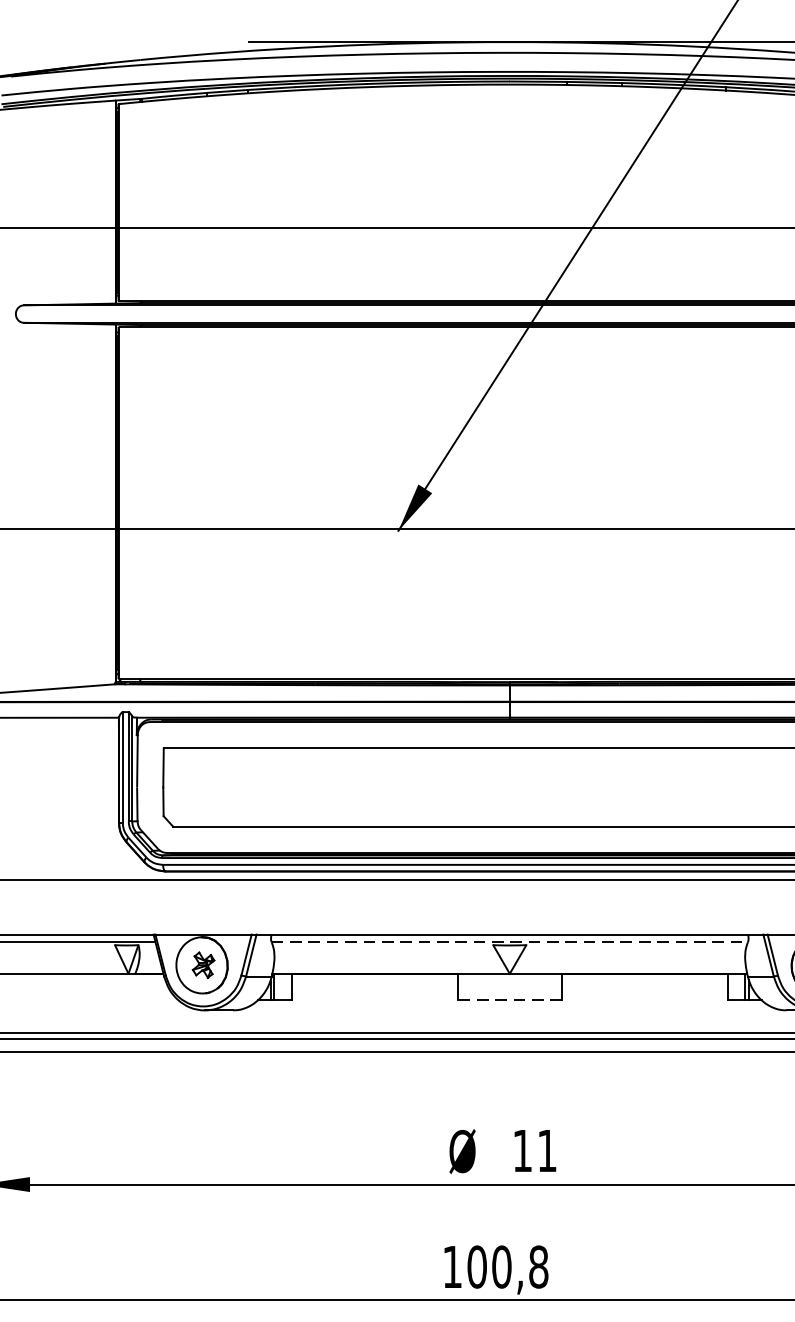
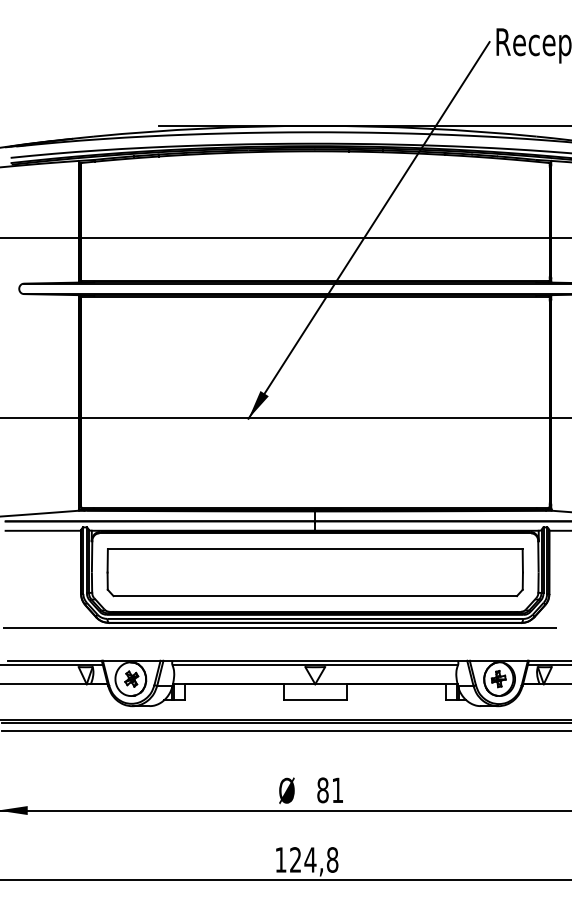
line: (510, 942) -> (315, 665), dashed -> solid
line: (508, 999) -> (314, 699), dashed -> solid
text: (521, 1151) -> (322, 790), 11 -> 81
text: (490, 1266) -> (303, 859), 100,8 -> 124,8

